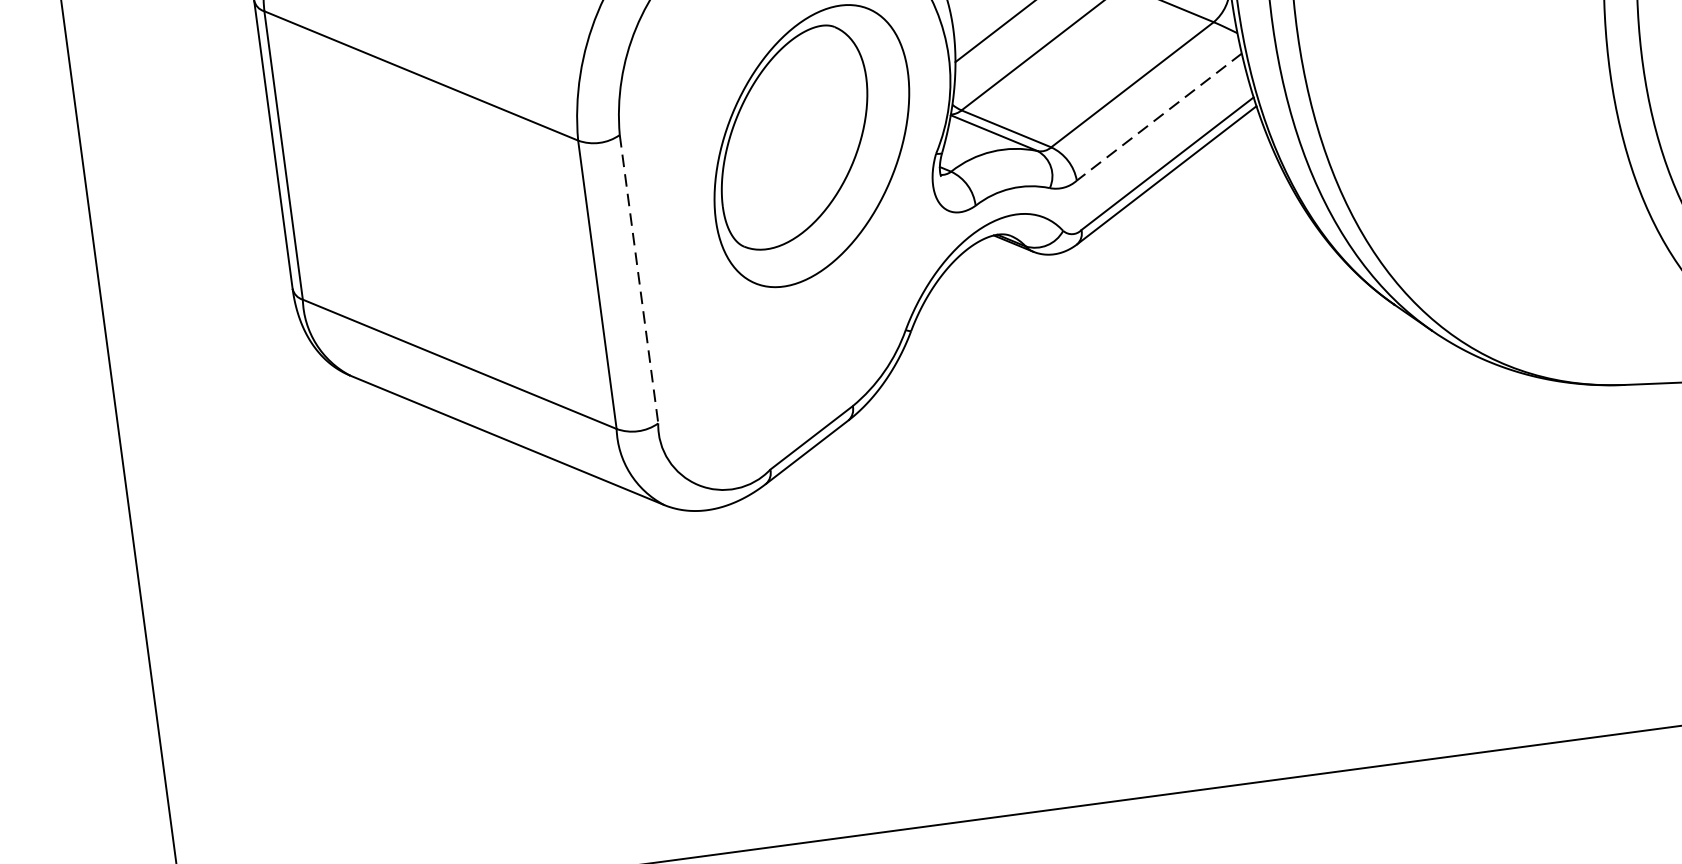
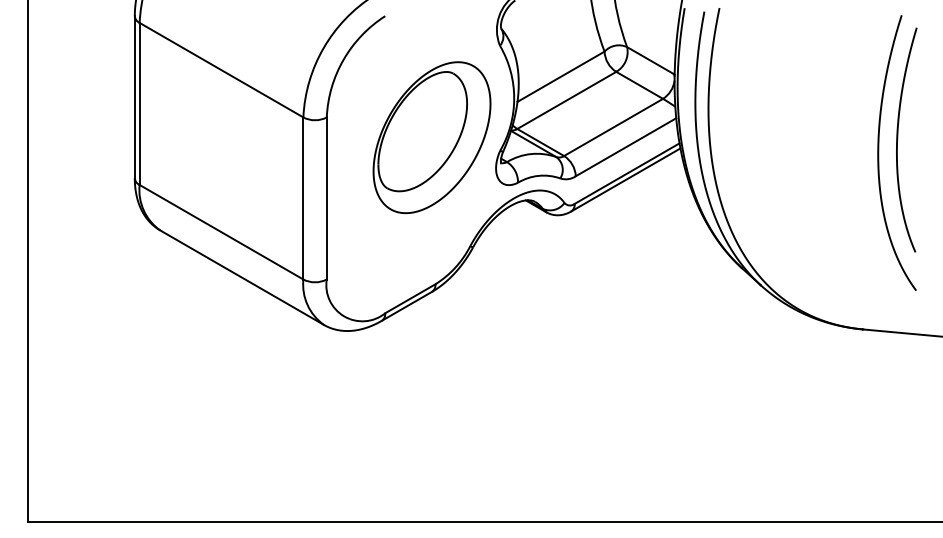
line: (1160, 117) -> (626, 147), dashed -> solid
line: (638, 279) -> (326, 198), dashed -> solid

